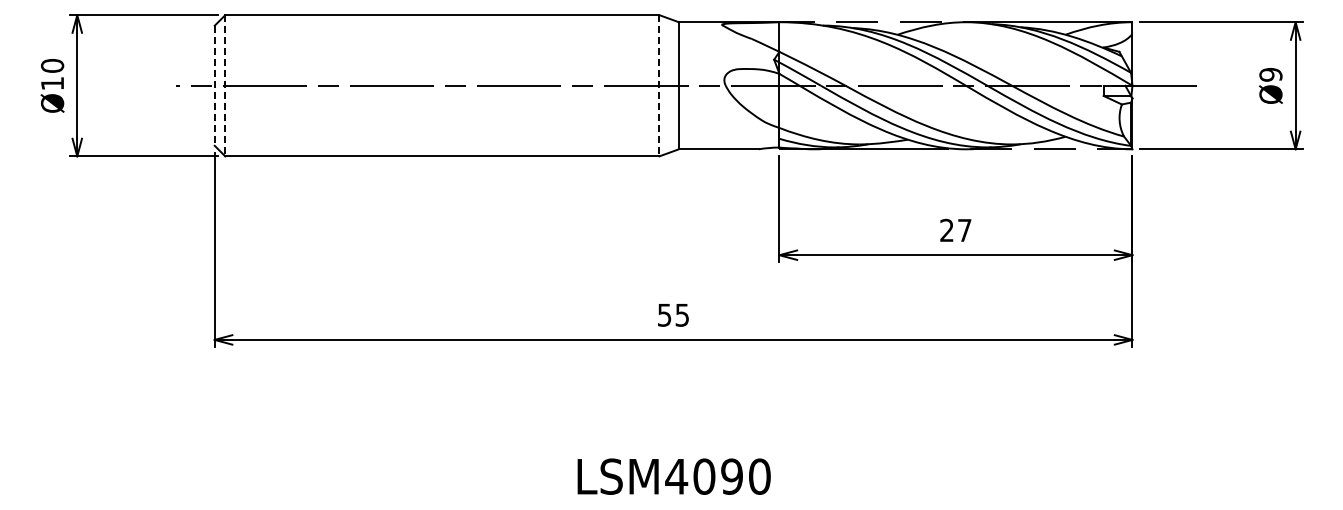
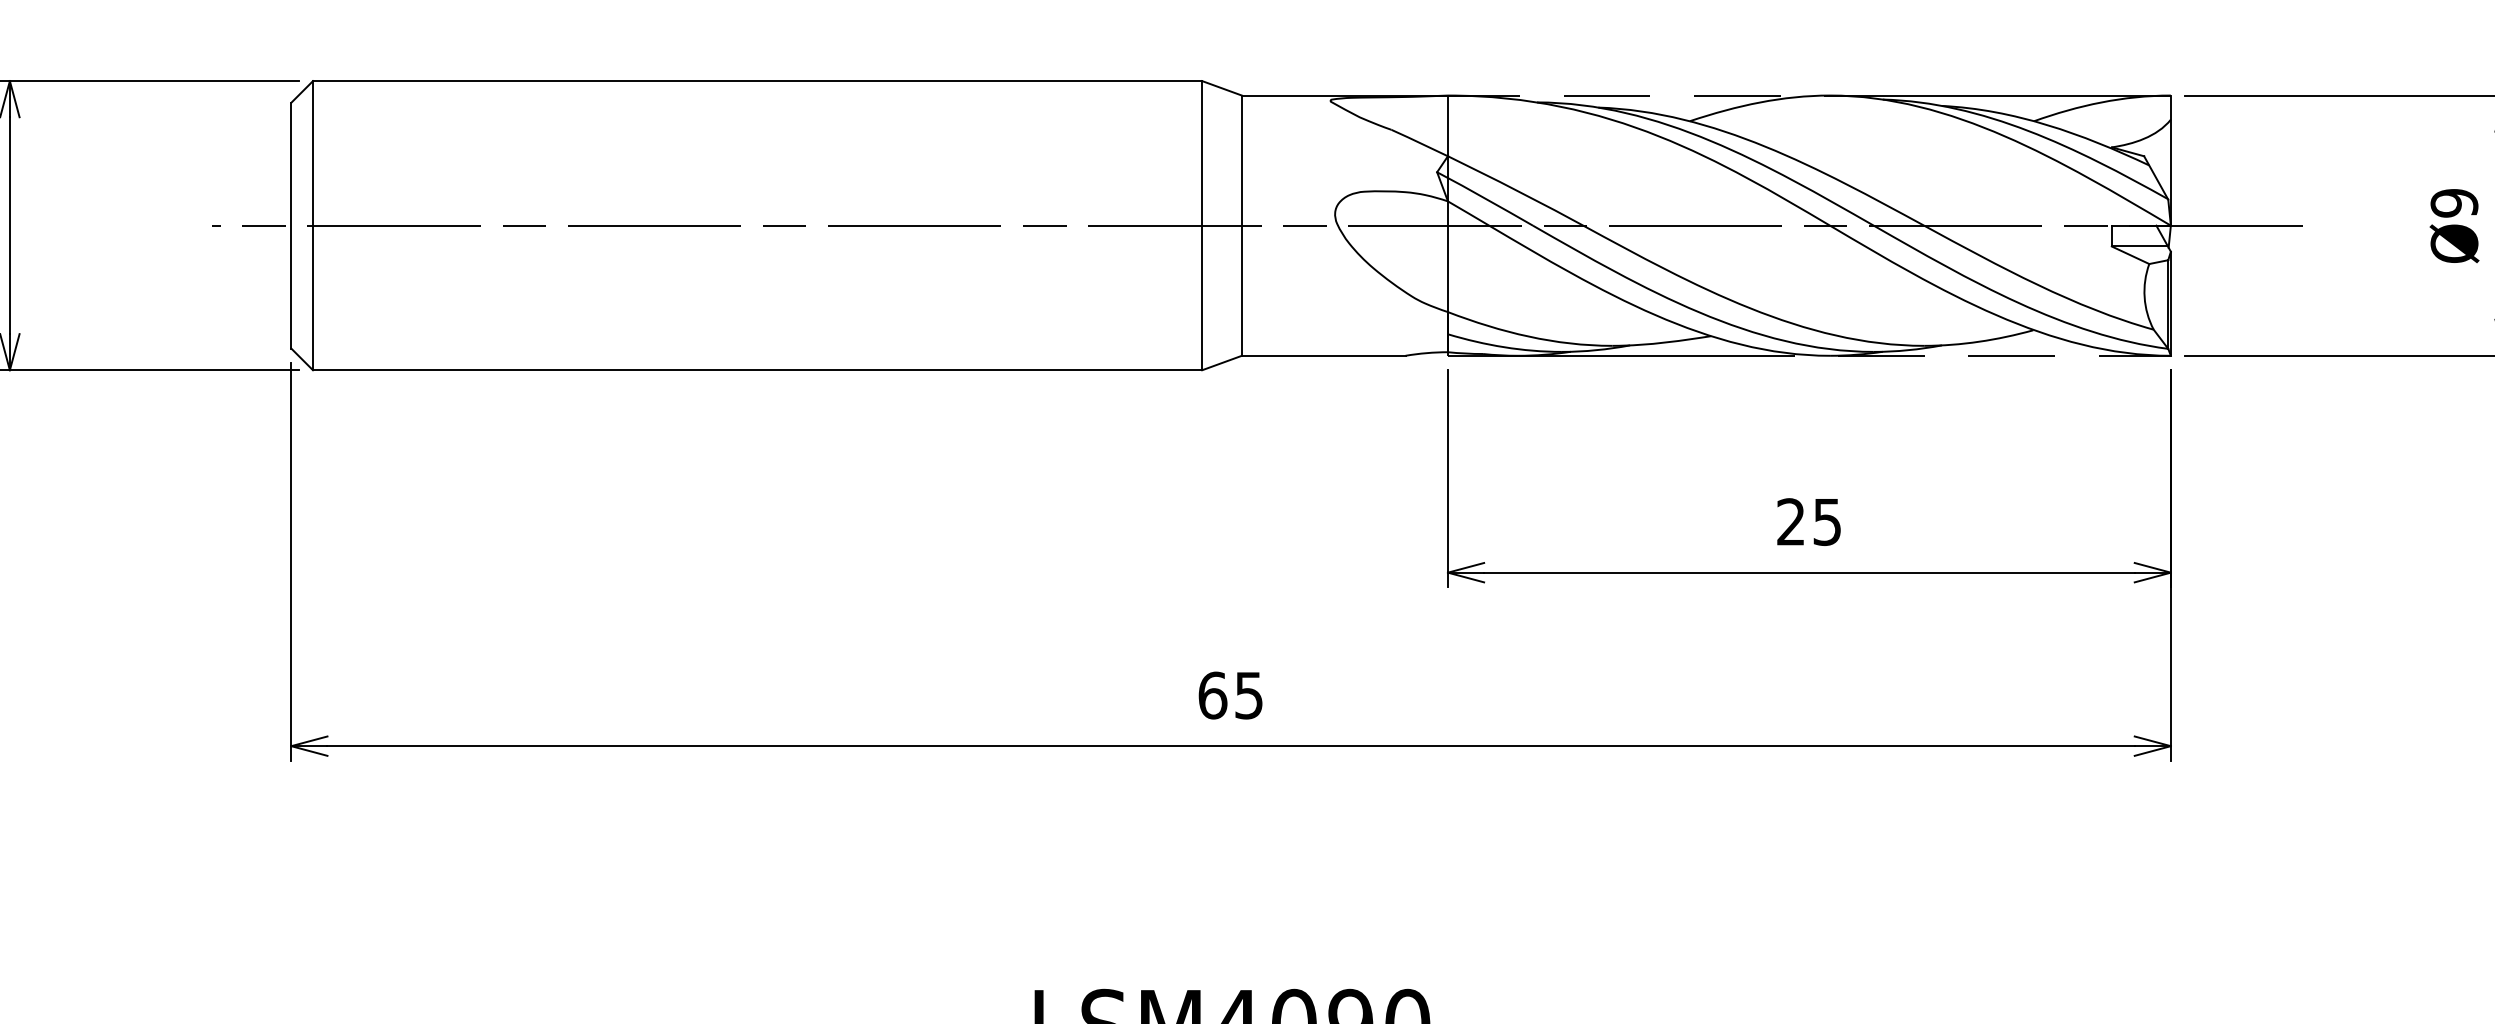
line: (225, 85) -> (313, 225), dashed -> solid
line: (659, 85) -> (1202, 225), dashed -> solid
line: (214, 86) -> (290, 227), dashed -> solid
text: (964, 230) -> (1826, 522), 27 -> 25
text: (664, 314) -> (1212, 694), 55 -> 65

